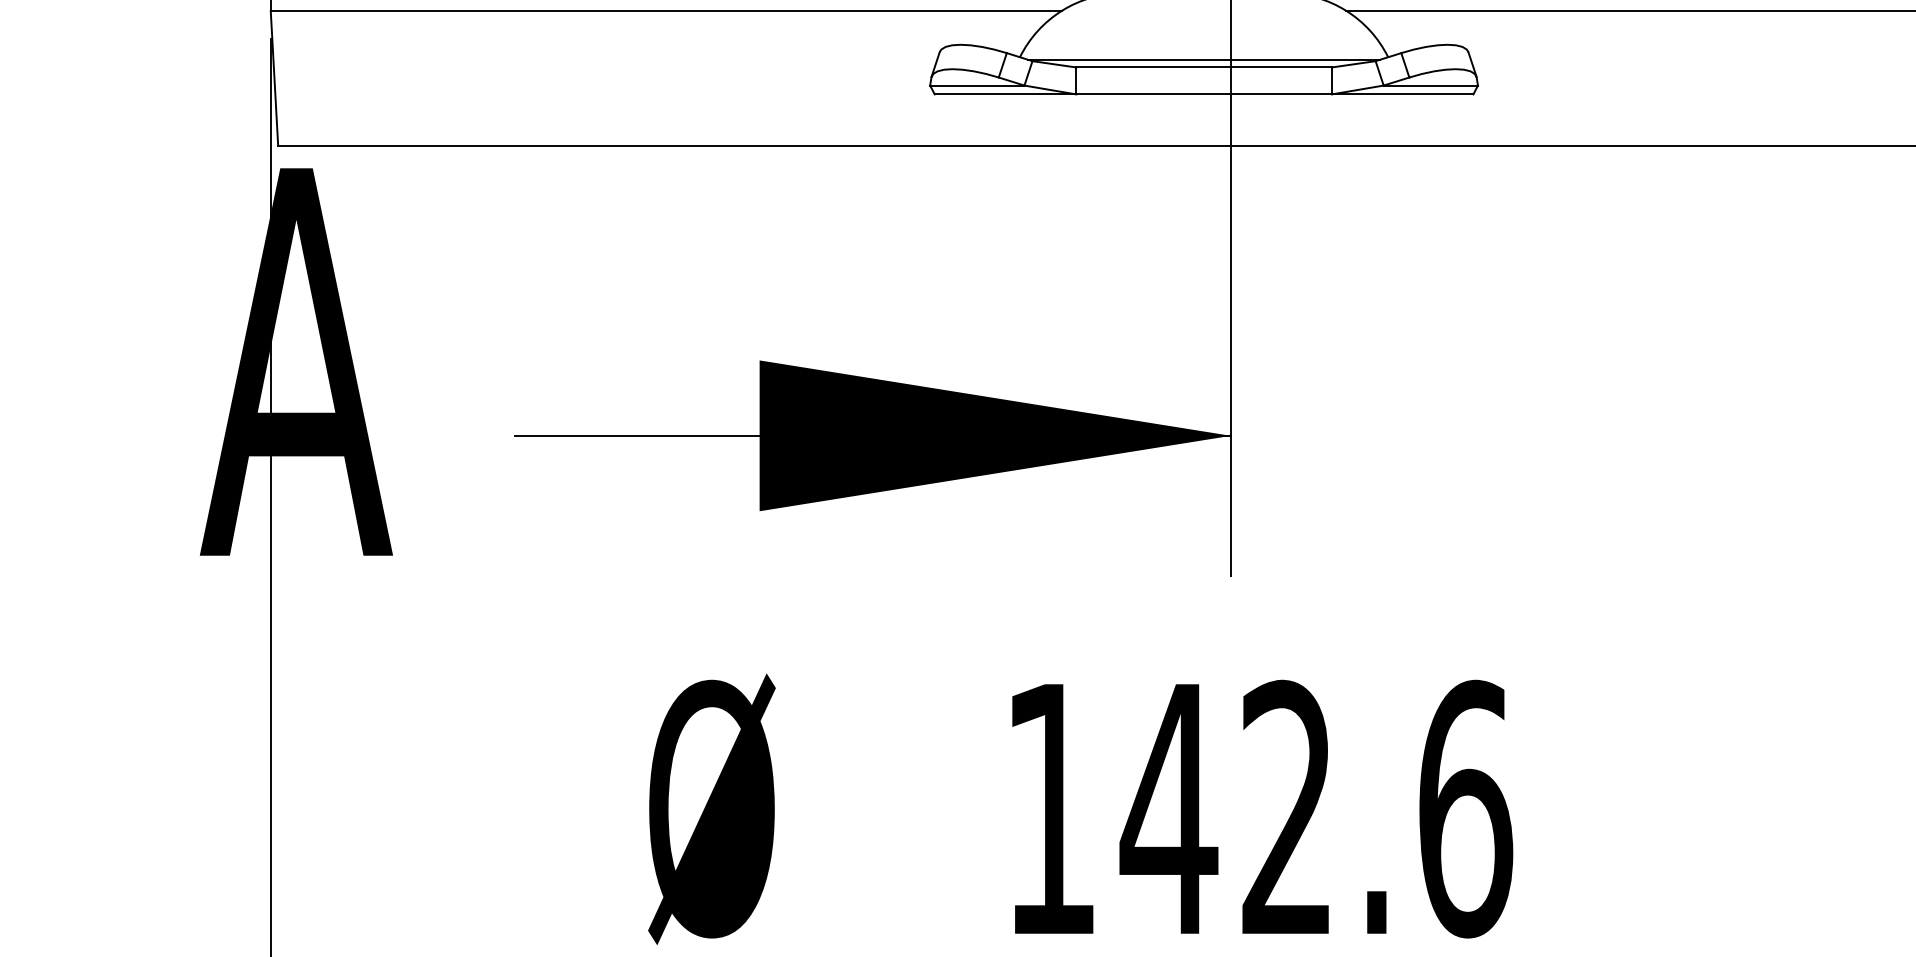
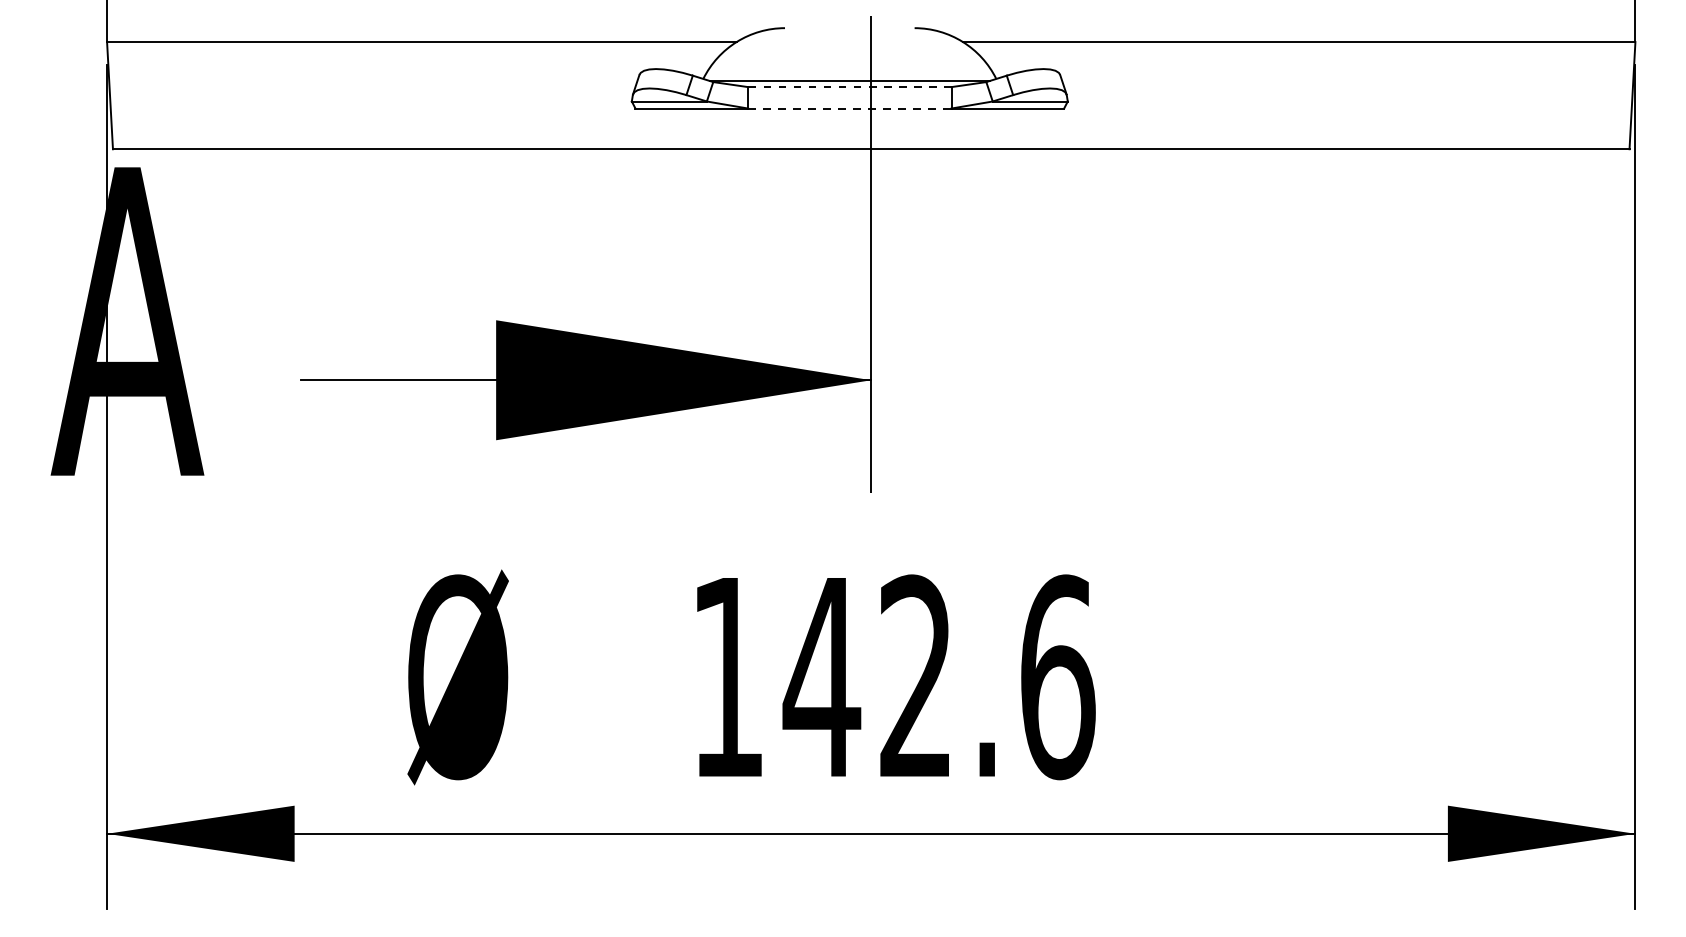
line: (1203, 67) -> (849, 87), solid -> dashed
line: (1203, 94) -> (849, 108), solid -> dashed

